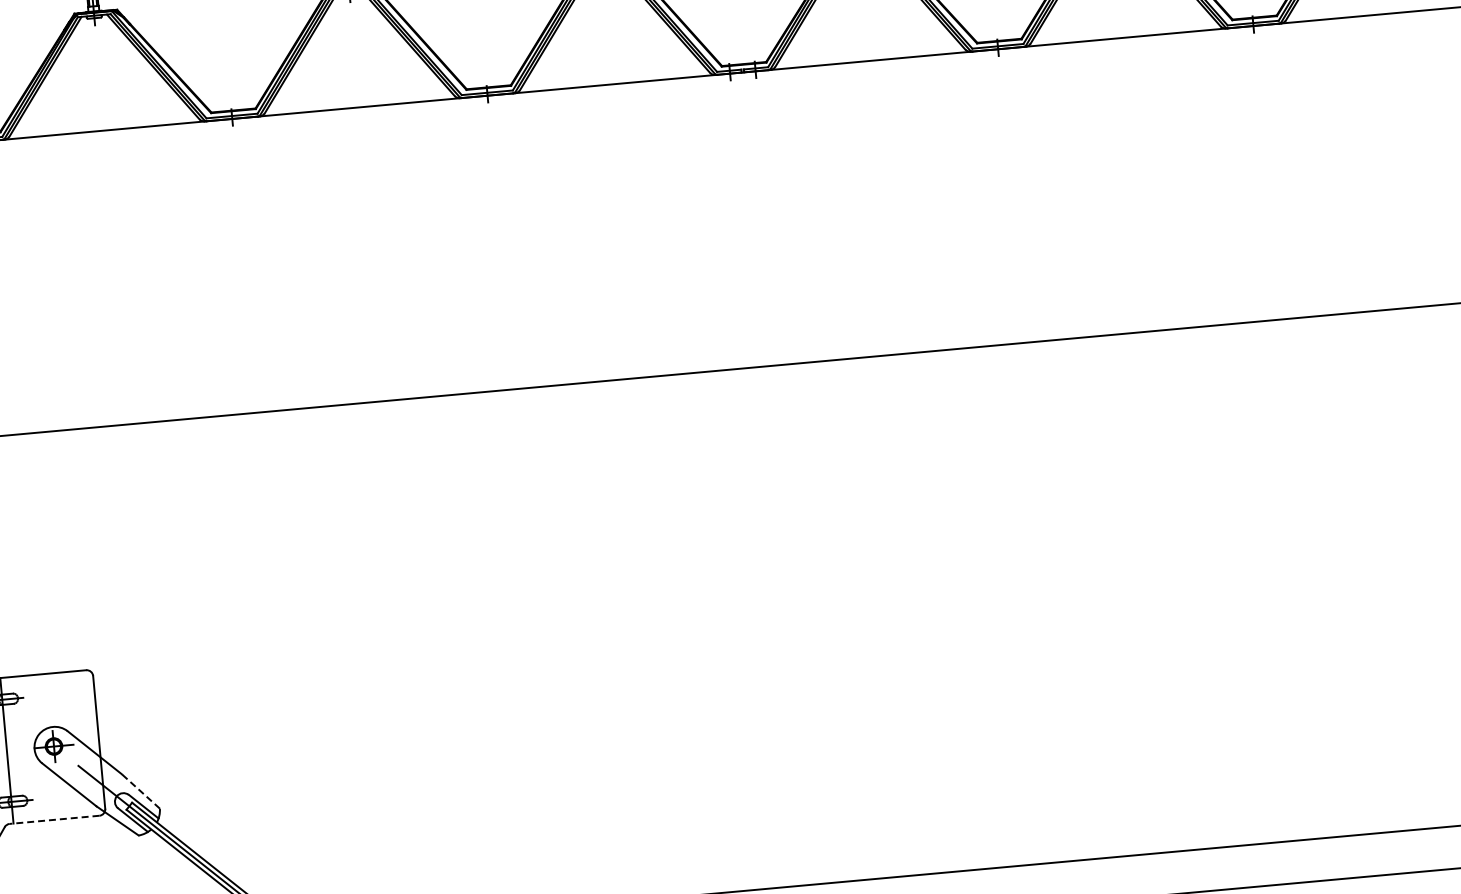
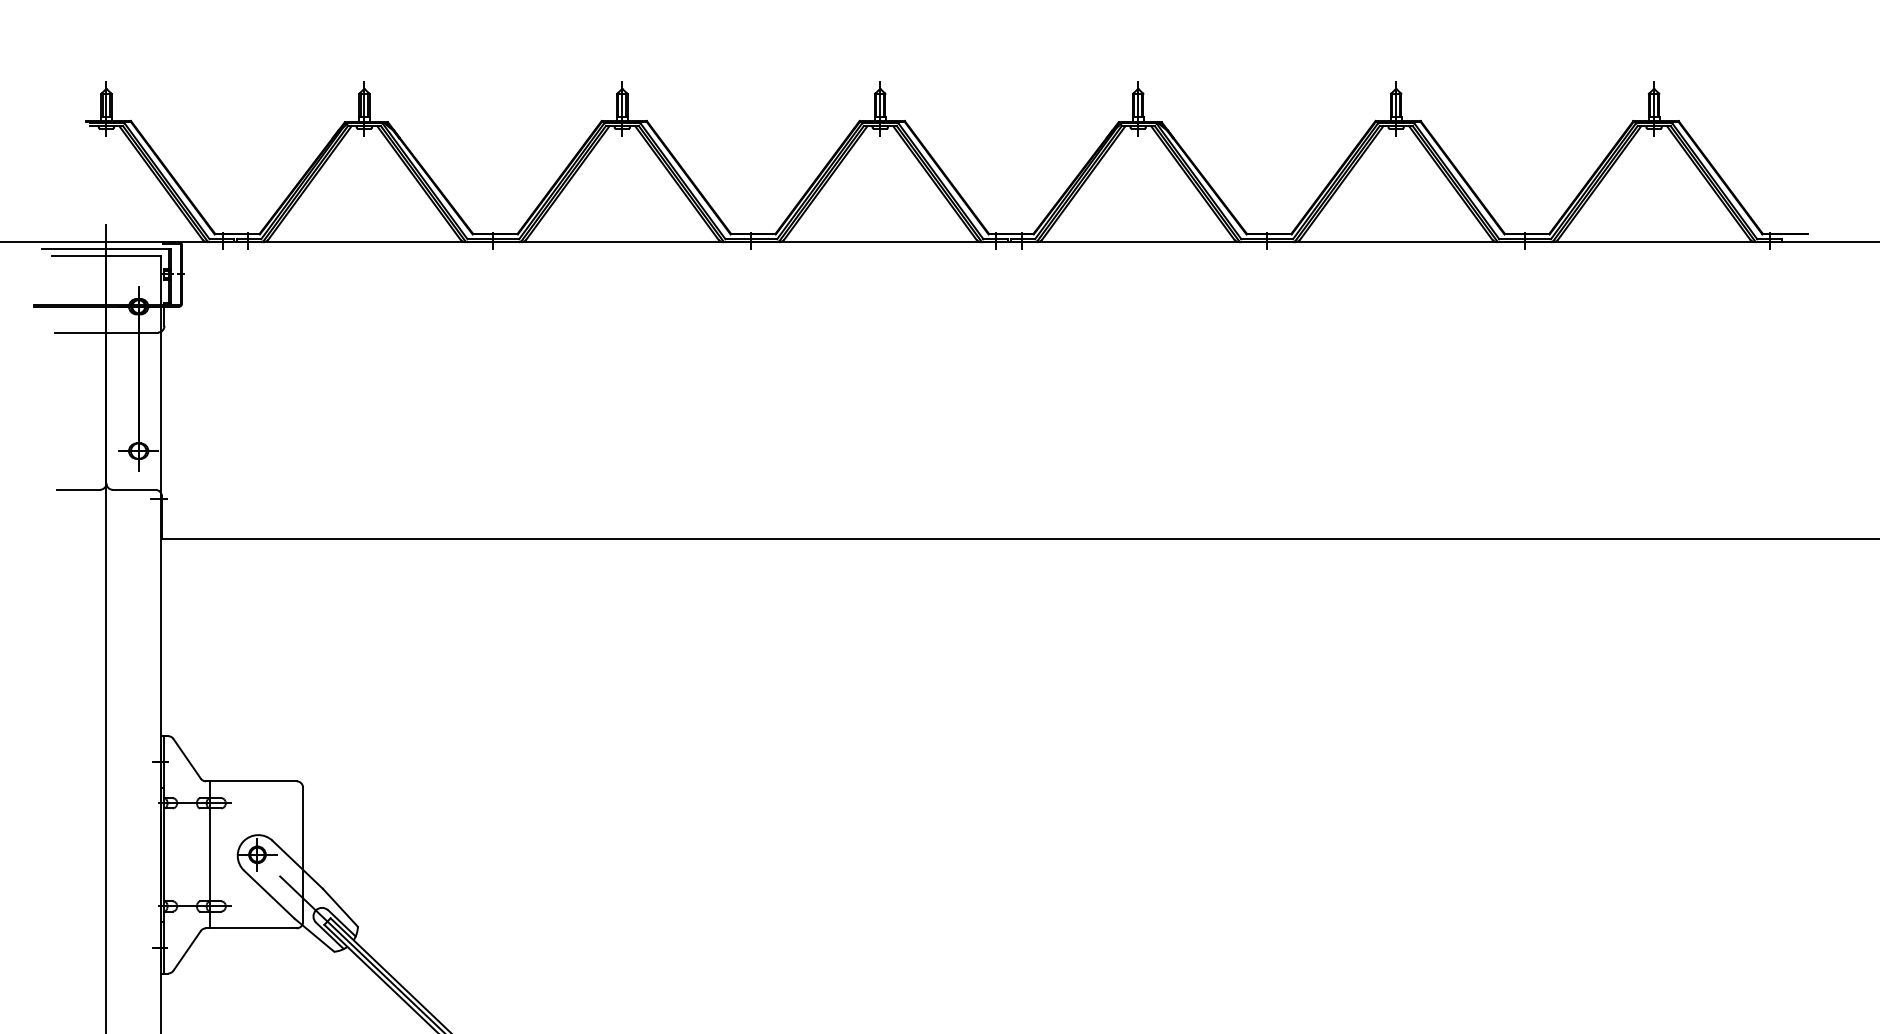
line: (140, 791) -> (340, 907), dashed -> solid
line: (53, 820) -> (250, 928), dashed -> solid

